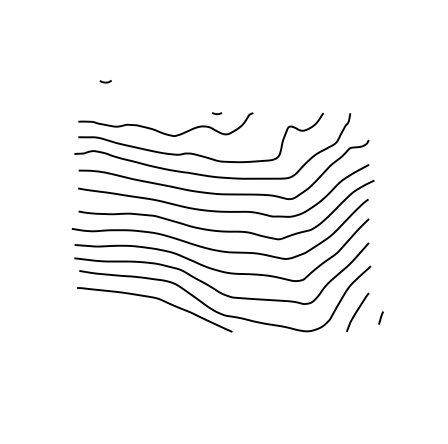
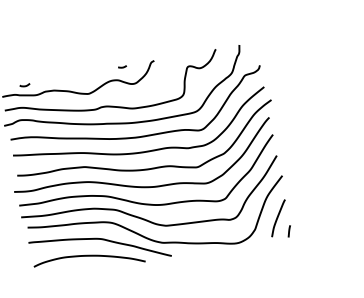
curve: (105, 81) -> (24, 85), moved
curve: (140, 315) -> (88, 256), added
line: (380, 317) -> (288, 231), moved

